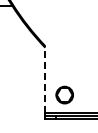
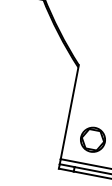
line: (45, 78) -> (70, 111), dashed -> solid

